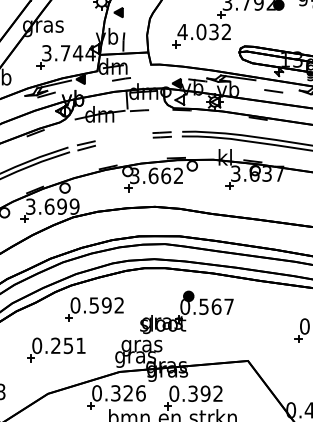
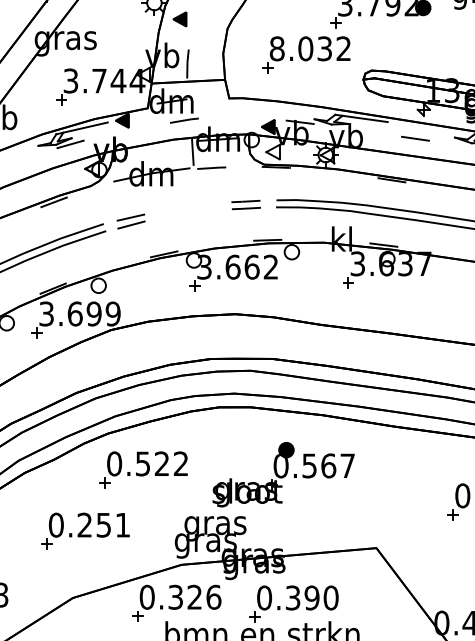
text: (182, 31) -> (276, 48), 4.032 -> 8.032
text: (106, 305) -> (161, 463), 0.592 -> 0.522
text: (218, 393) -> (331, 597), 0.392 -> 0.390

